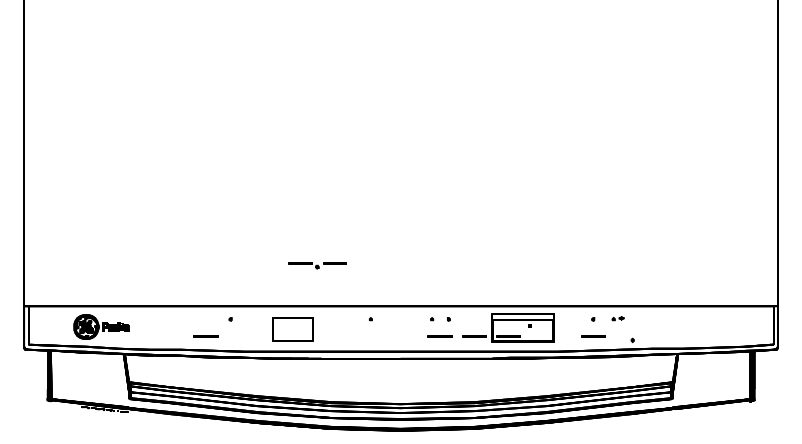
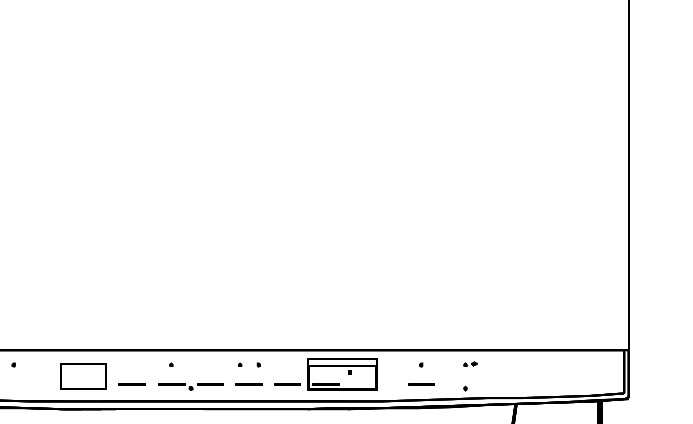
part: (317, 265) -> (191, 386), moved
part: (617, 318) -> (469, 364), moved
line: (335, 336) -> (131, 384), added

